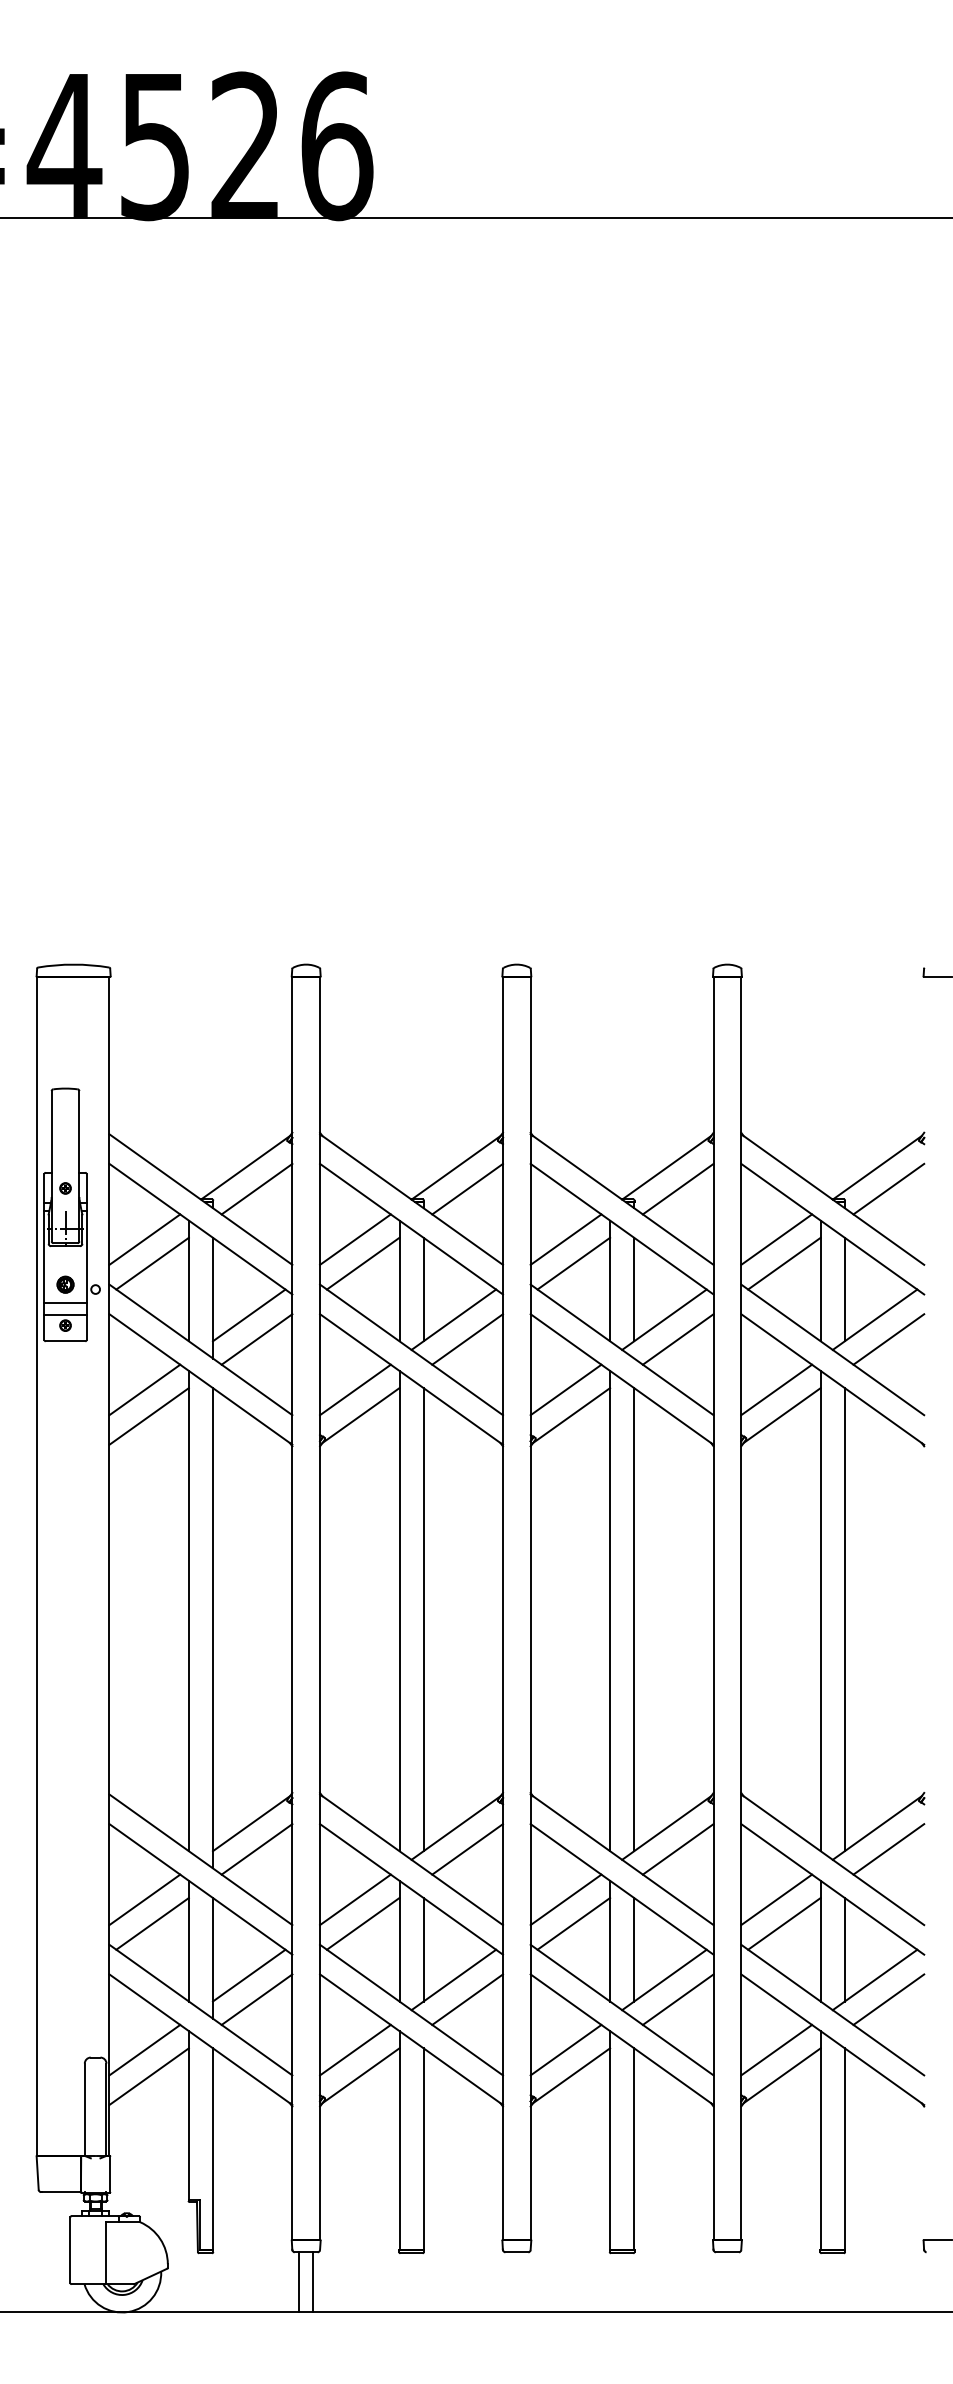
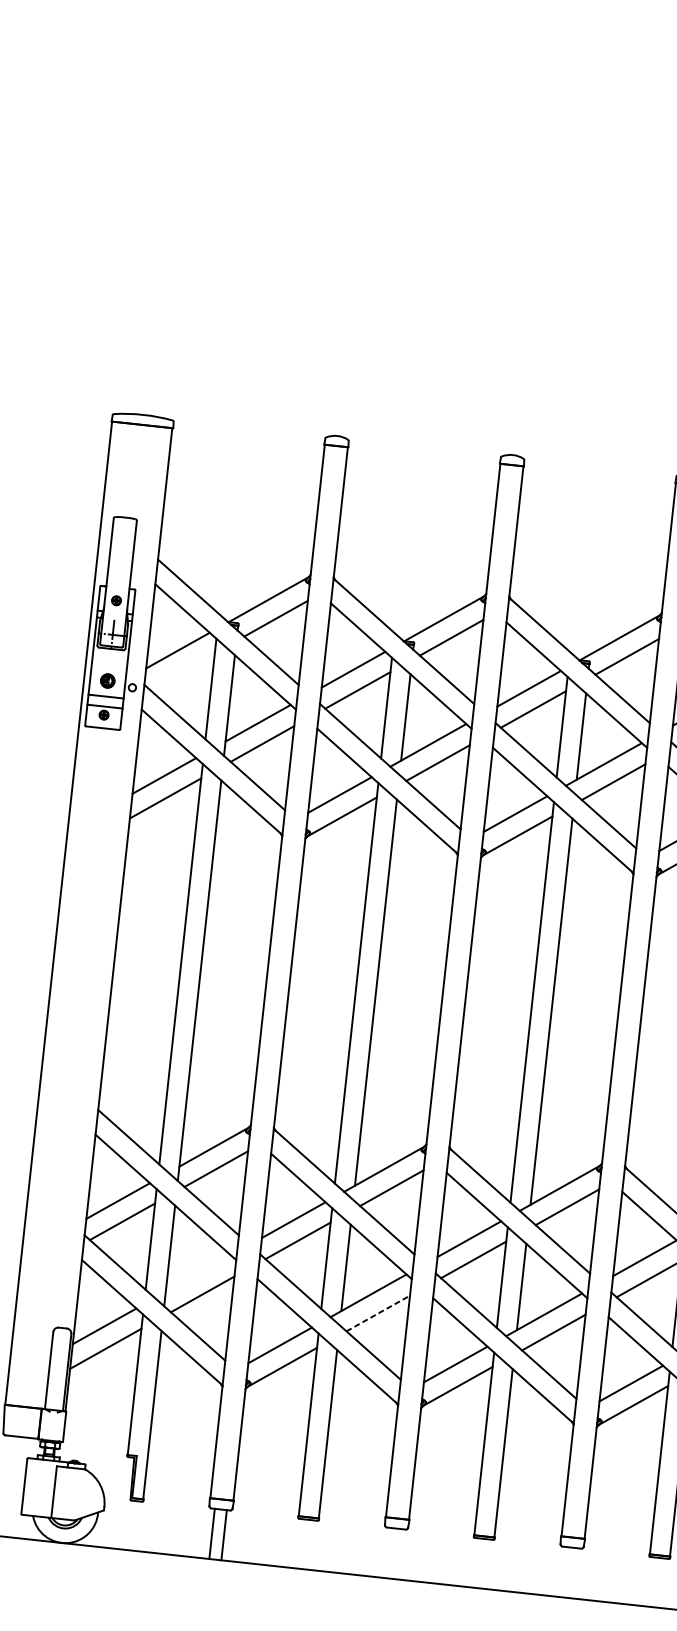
line: (152, 1263) -> (182, 671), removed
line: (248, 1975) -> (197, 1273), removed
line: (468, 1999) -> (379, 1313), solid -> dashed

